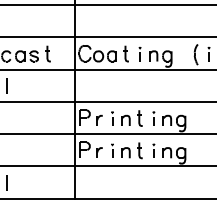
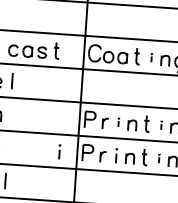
part: (139, 53) -> (151, 57), size x0.6
part: (112, 118) -> (118, 122), size x0.6
part: (153, 118) -> (161, 125), size x0.6
line: (57, 150) -> (59, 151), added
part: (153, 150) -> (158, 158), size x0.6

